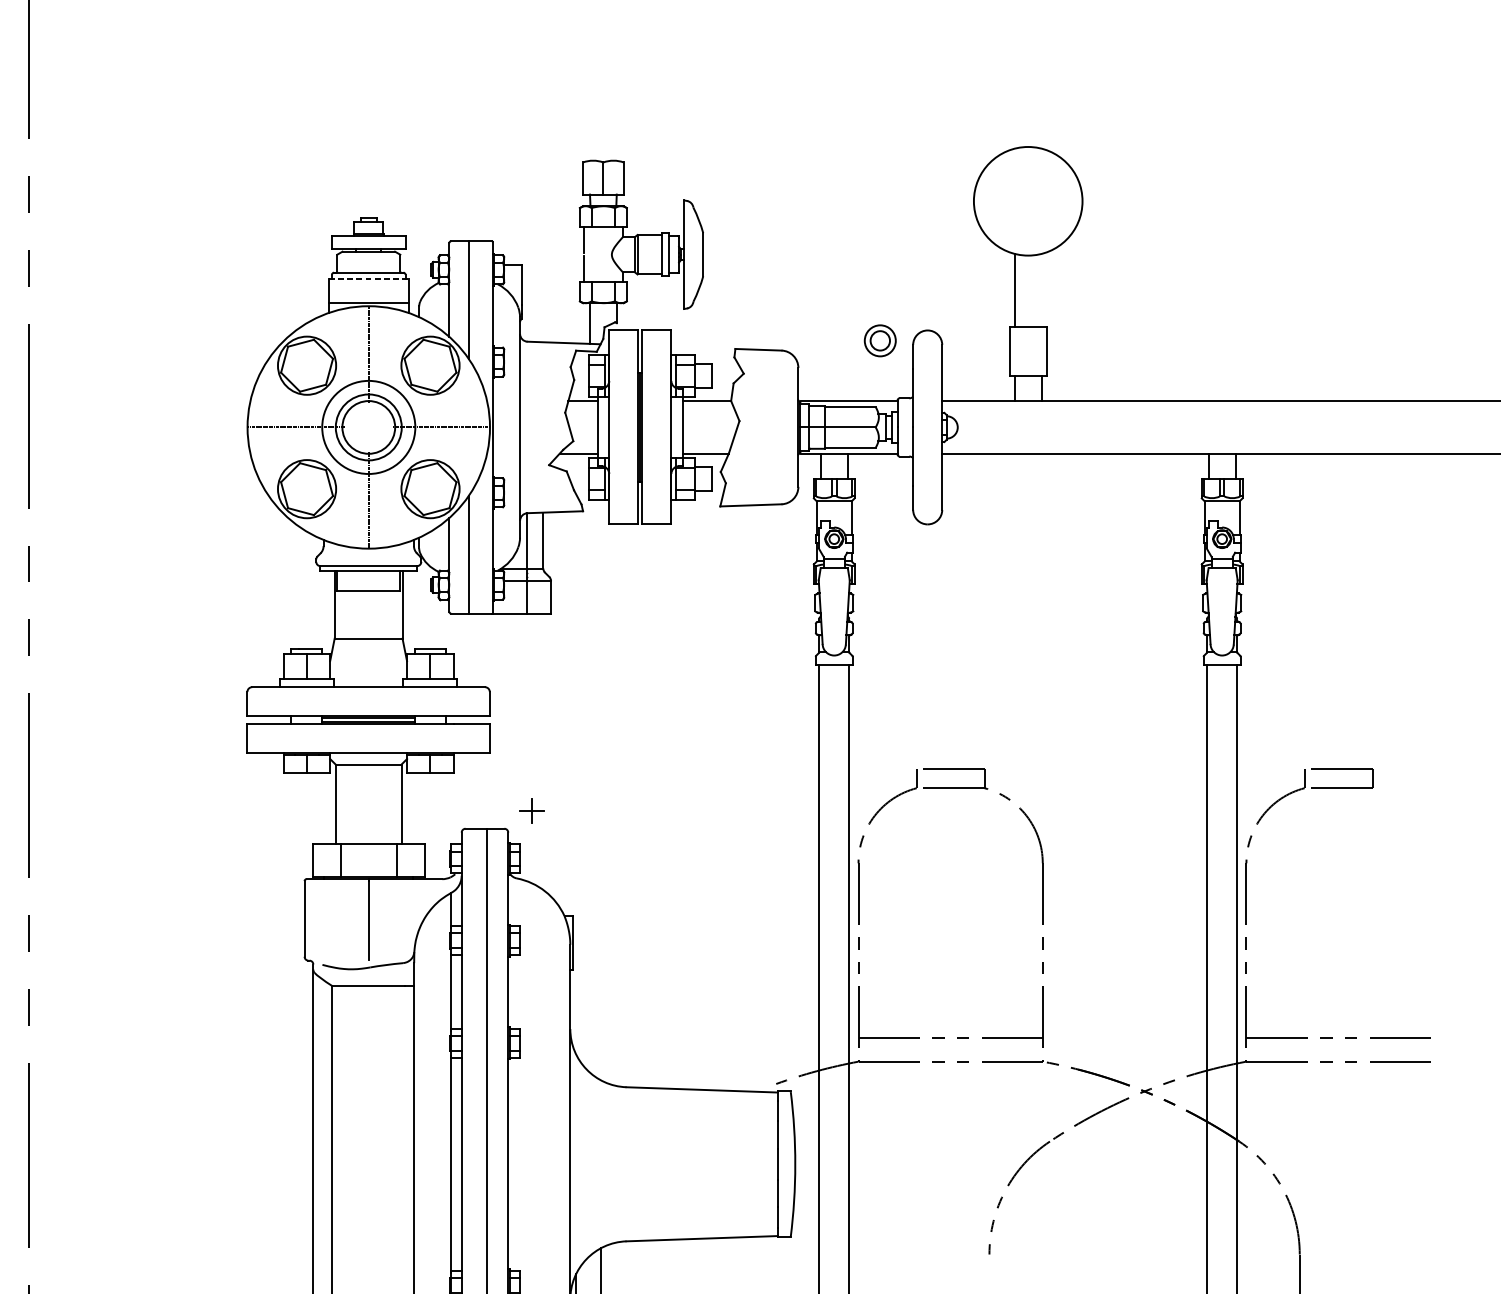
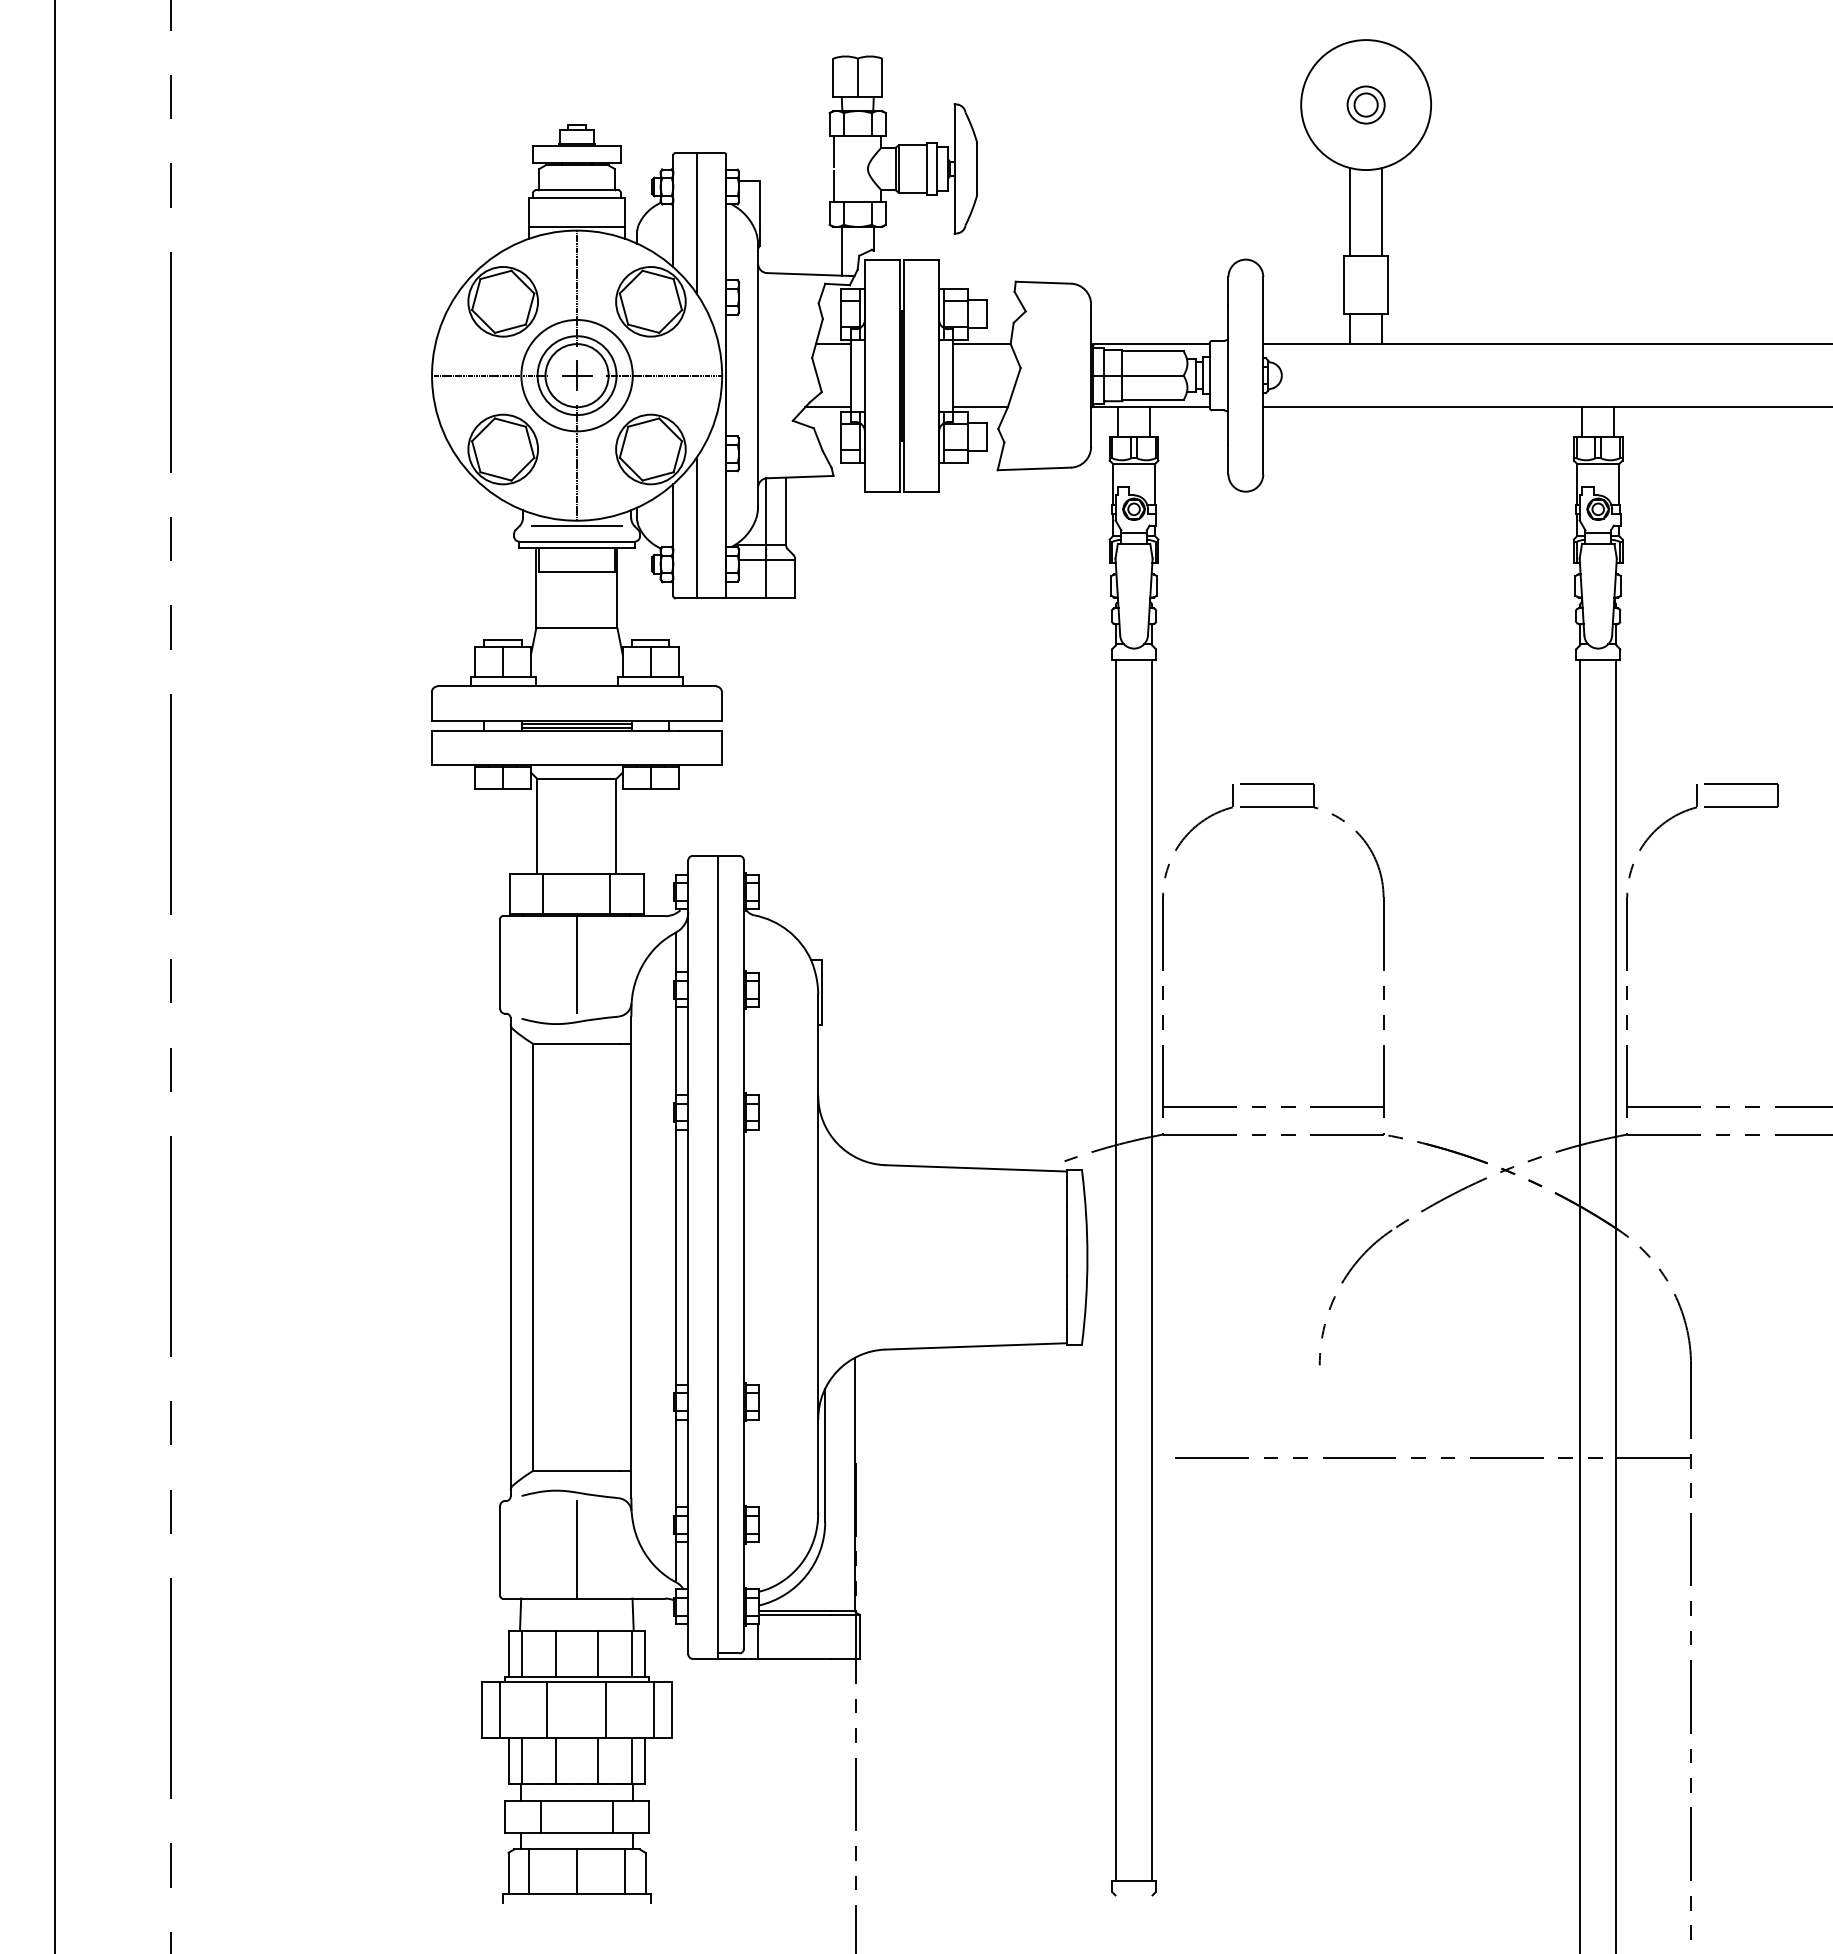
line: (369, 279) -> (577, 198), dashed -> solid
line: (1041, 290) -> (1382, 211), added
part: (879, 340) -> (1365, 104), moved
line: (368, 553) -> (576, 526), added
part: (532, 810) -> (577, 375), moved

